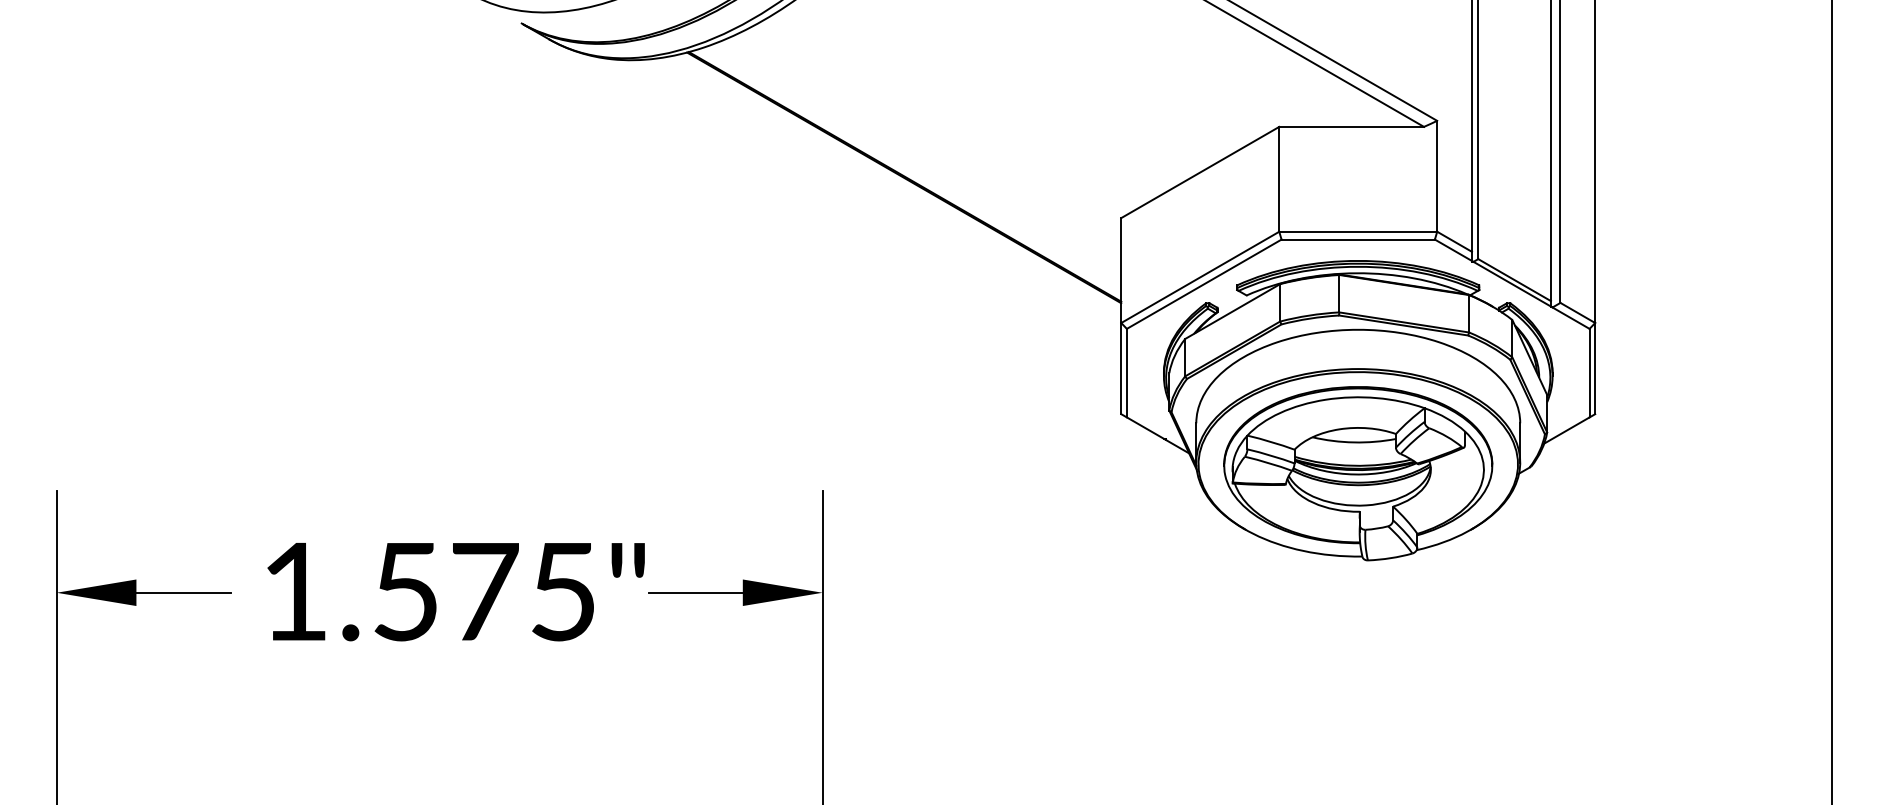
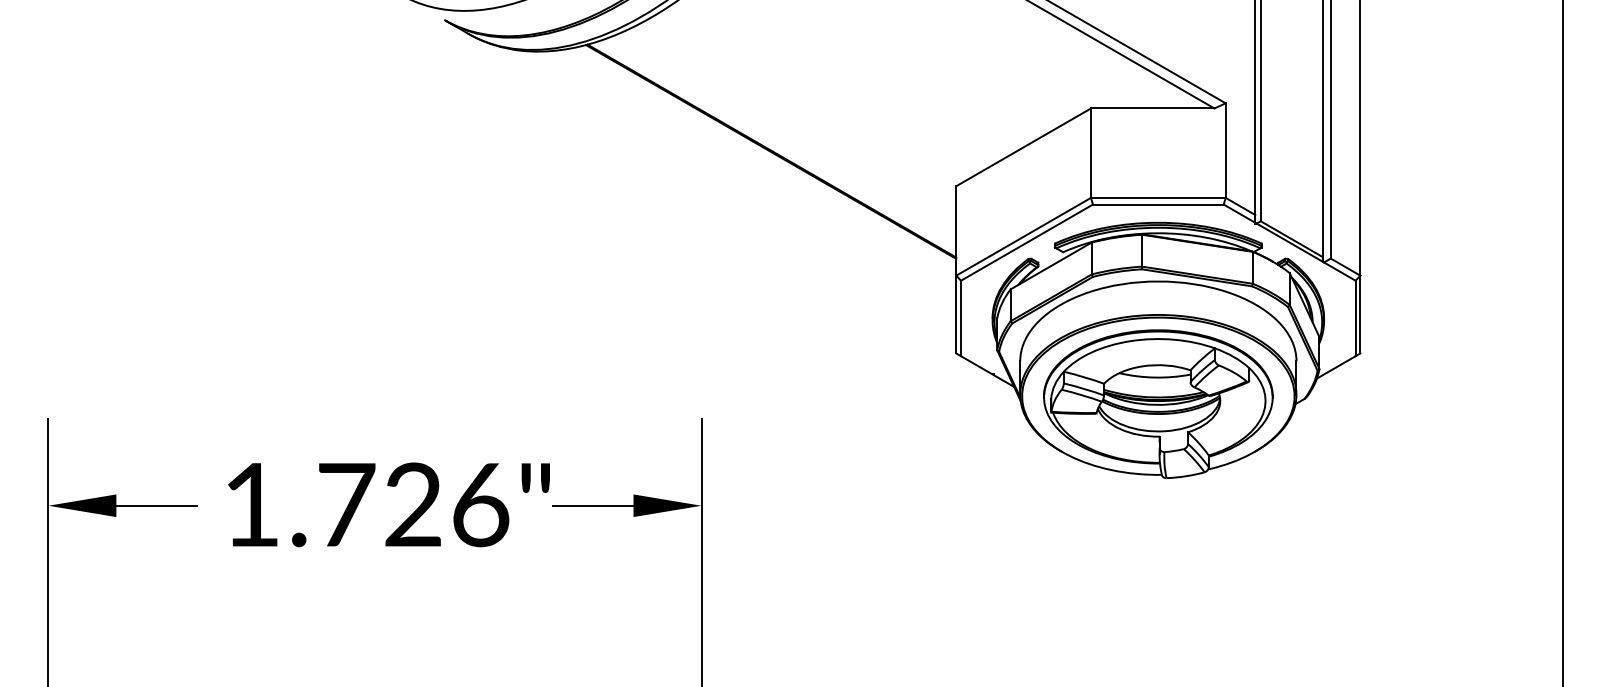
text: (485, 591) -> (414, 504), 1.575" -> 1.726"

